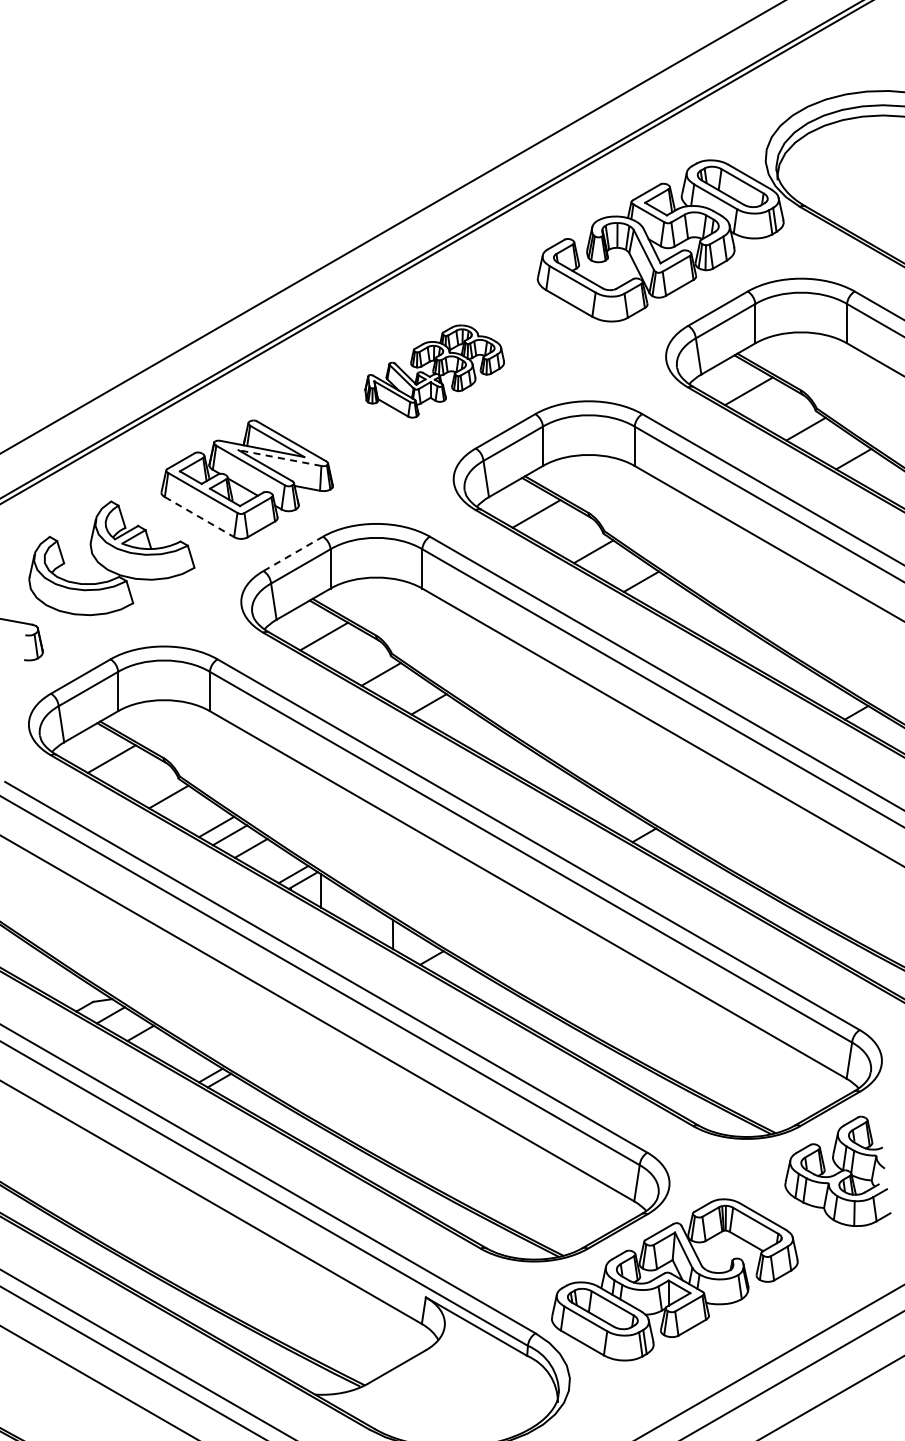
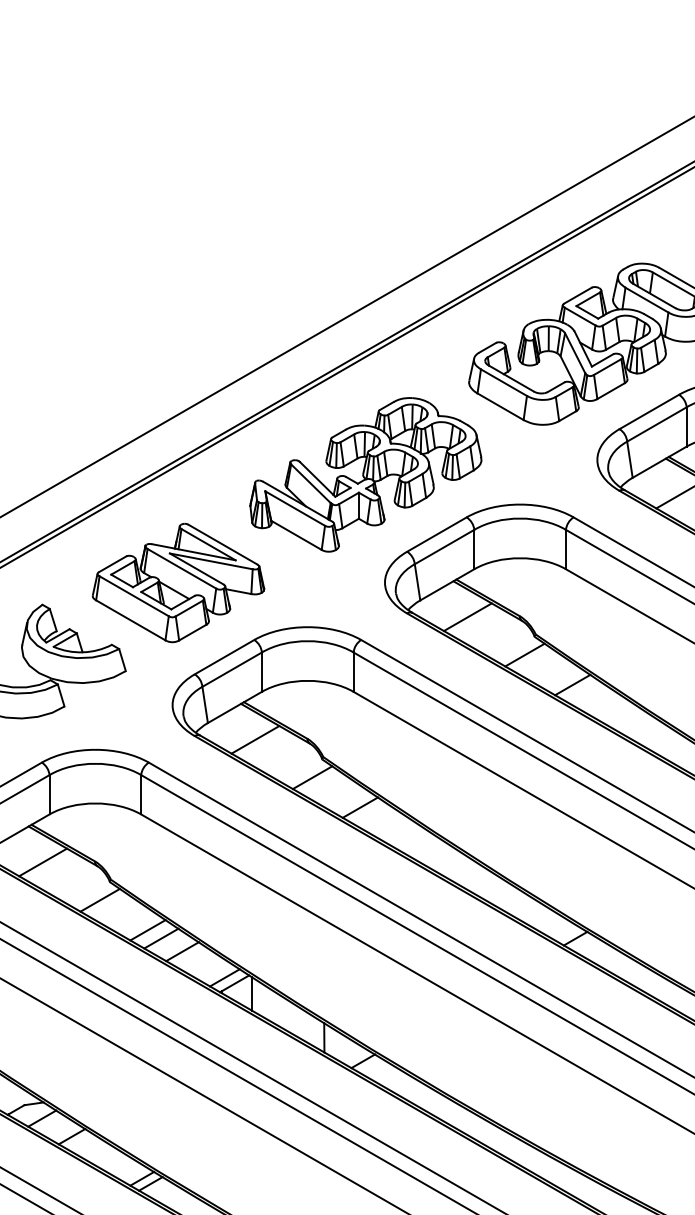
part: (434, 371) -> (365, 474), size x1.67
line: (279, 458) -> (210, 561), dashed -> solid
line: (199, 517) -> (130, 620), dashed -> solid
line: (293, 553) -> (224, 656), dashed -> solid

